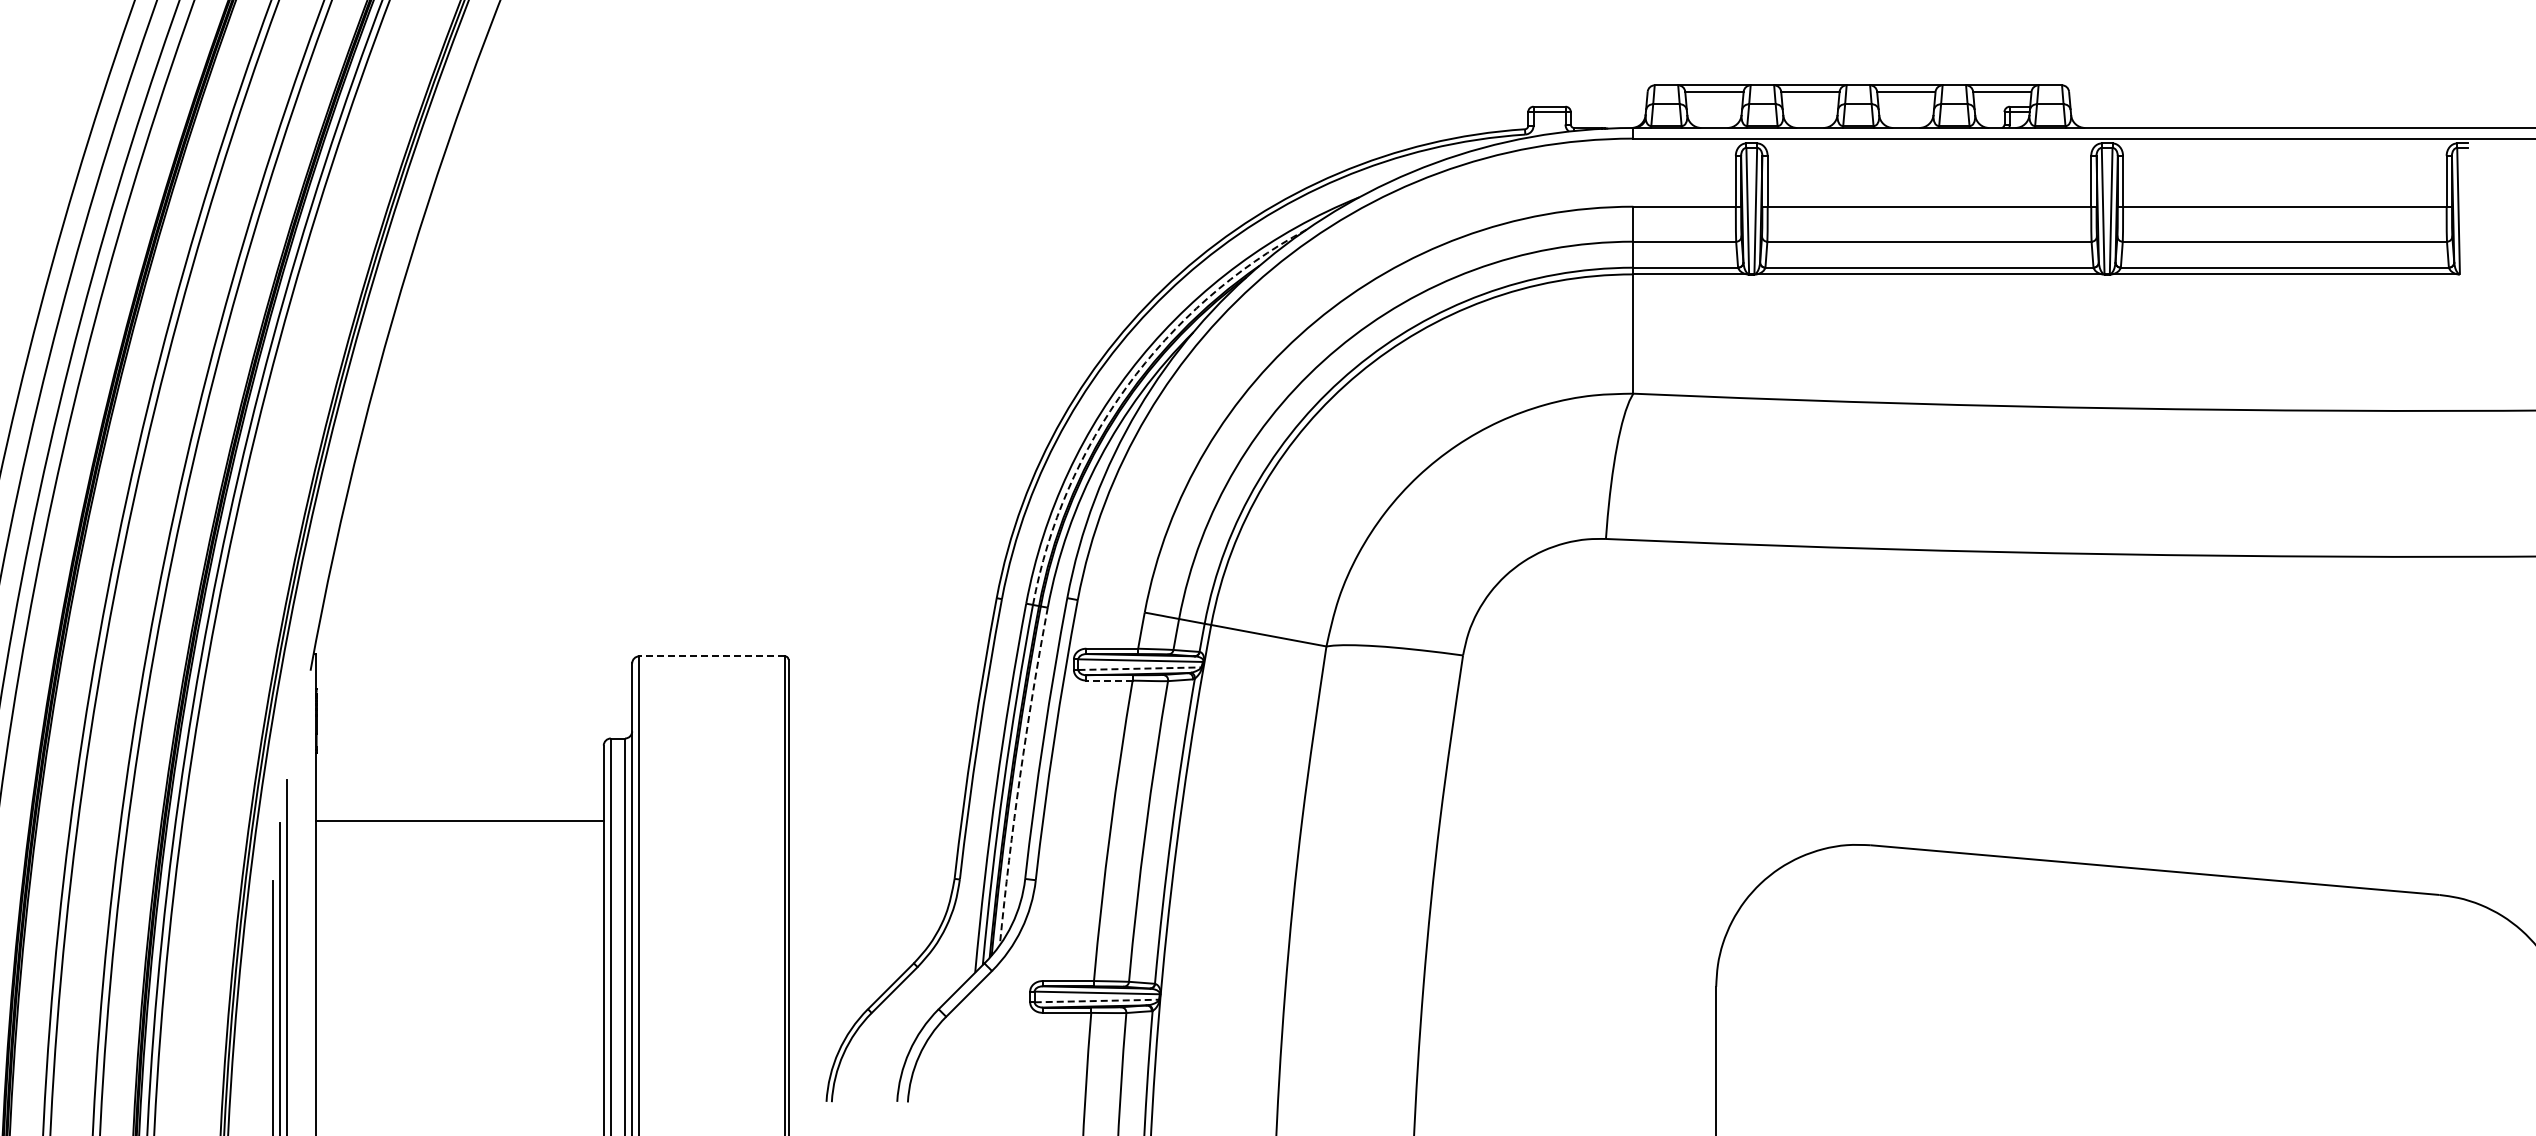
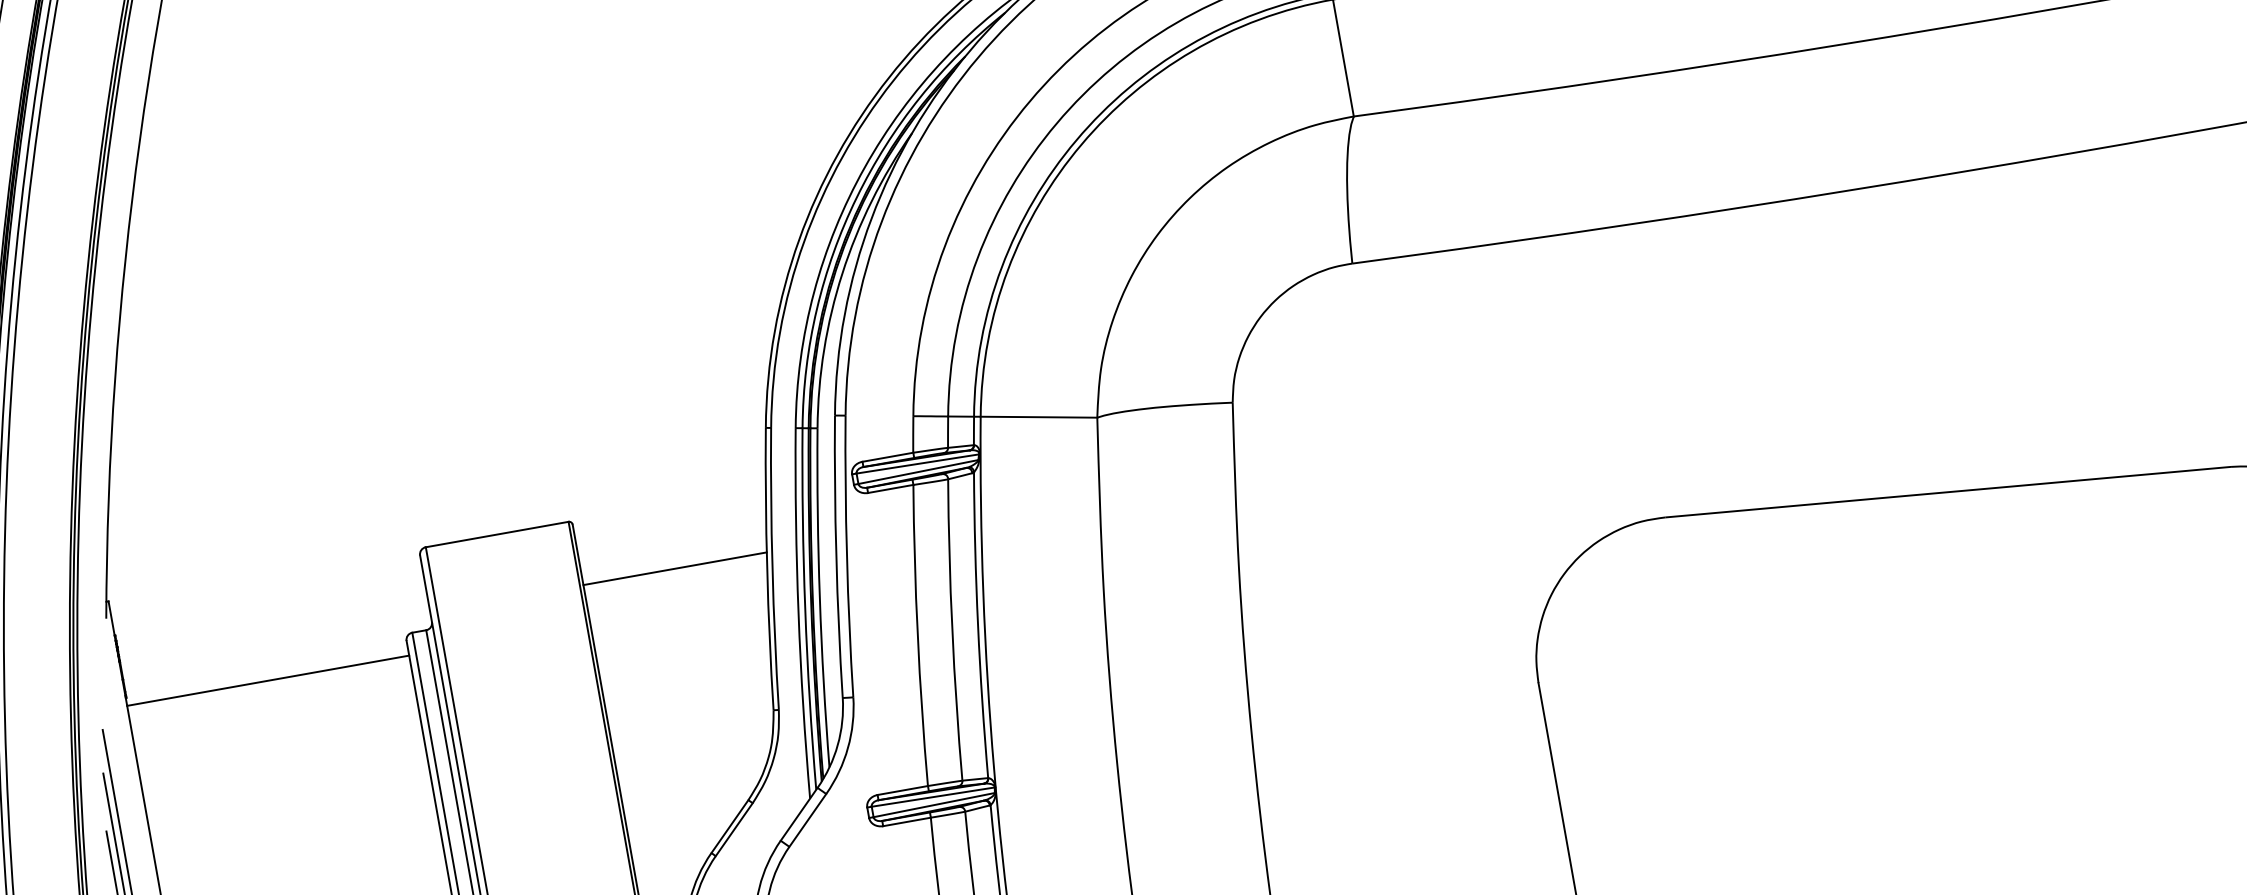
arc: (1127, 386) -> (857, 197), dashed -> solid
line: (712, 656) -> (497, 534), dashed -> solid
line: (1140, 668) -> (918, 471), dashed -> solid
line: (1109, 680) -> (890, 488), dashed -> solid
line: (881, 721) -> (674, 568), added
arc: (1020, 775) -> (820, 597), dashed -> solid
line: (459, 820) -> (267, 680), moved
line: (1097, 1001) -> (934, 805), dashed -> solid

